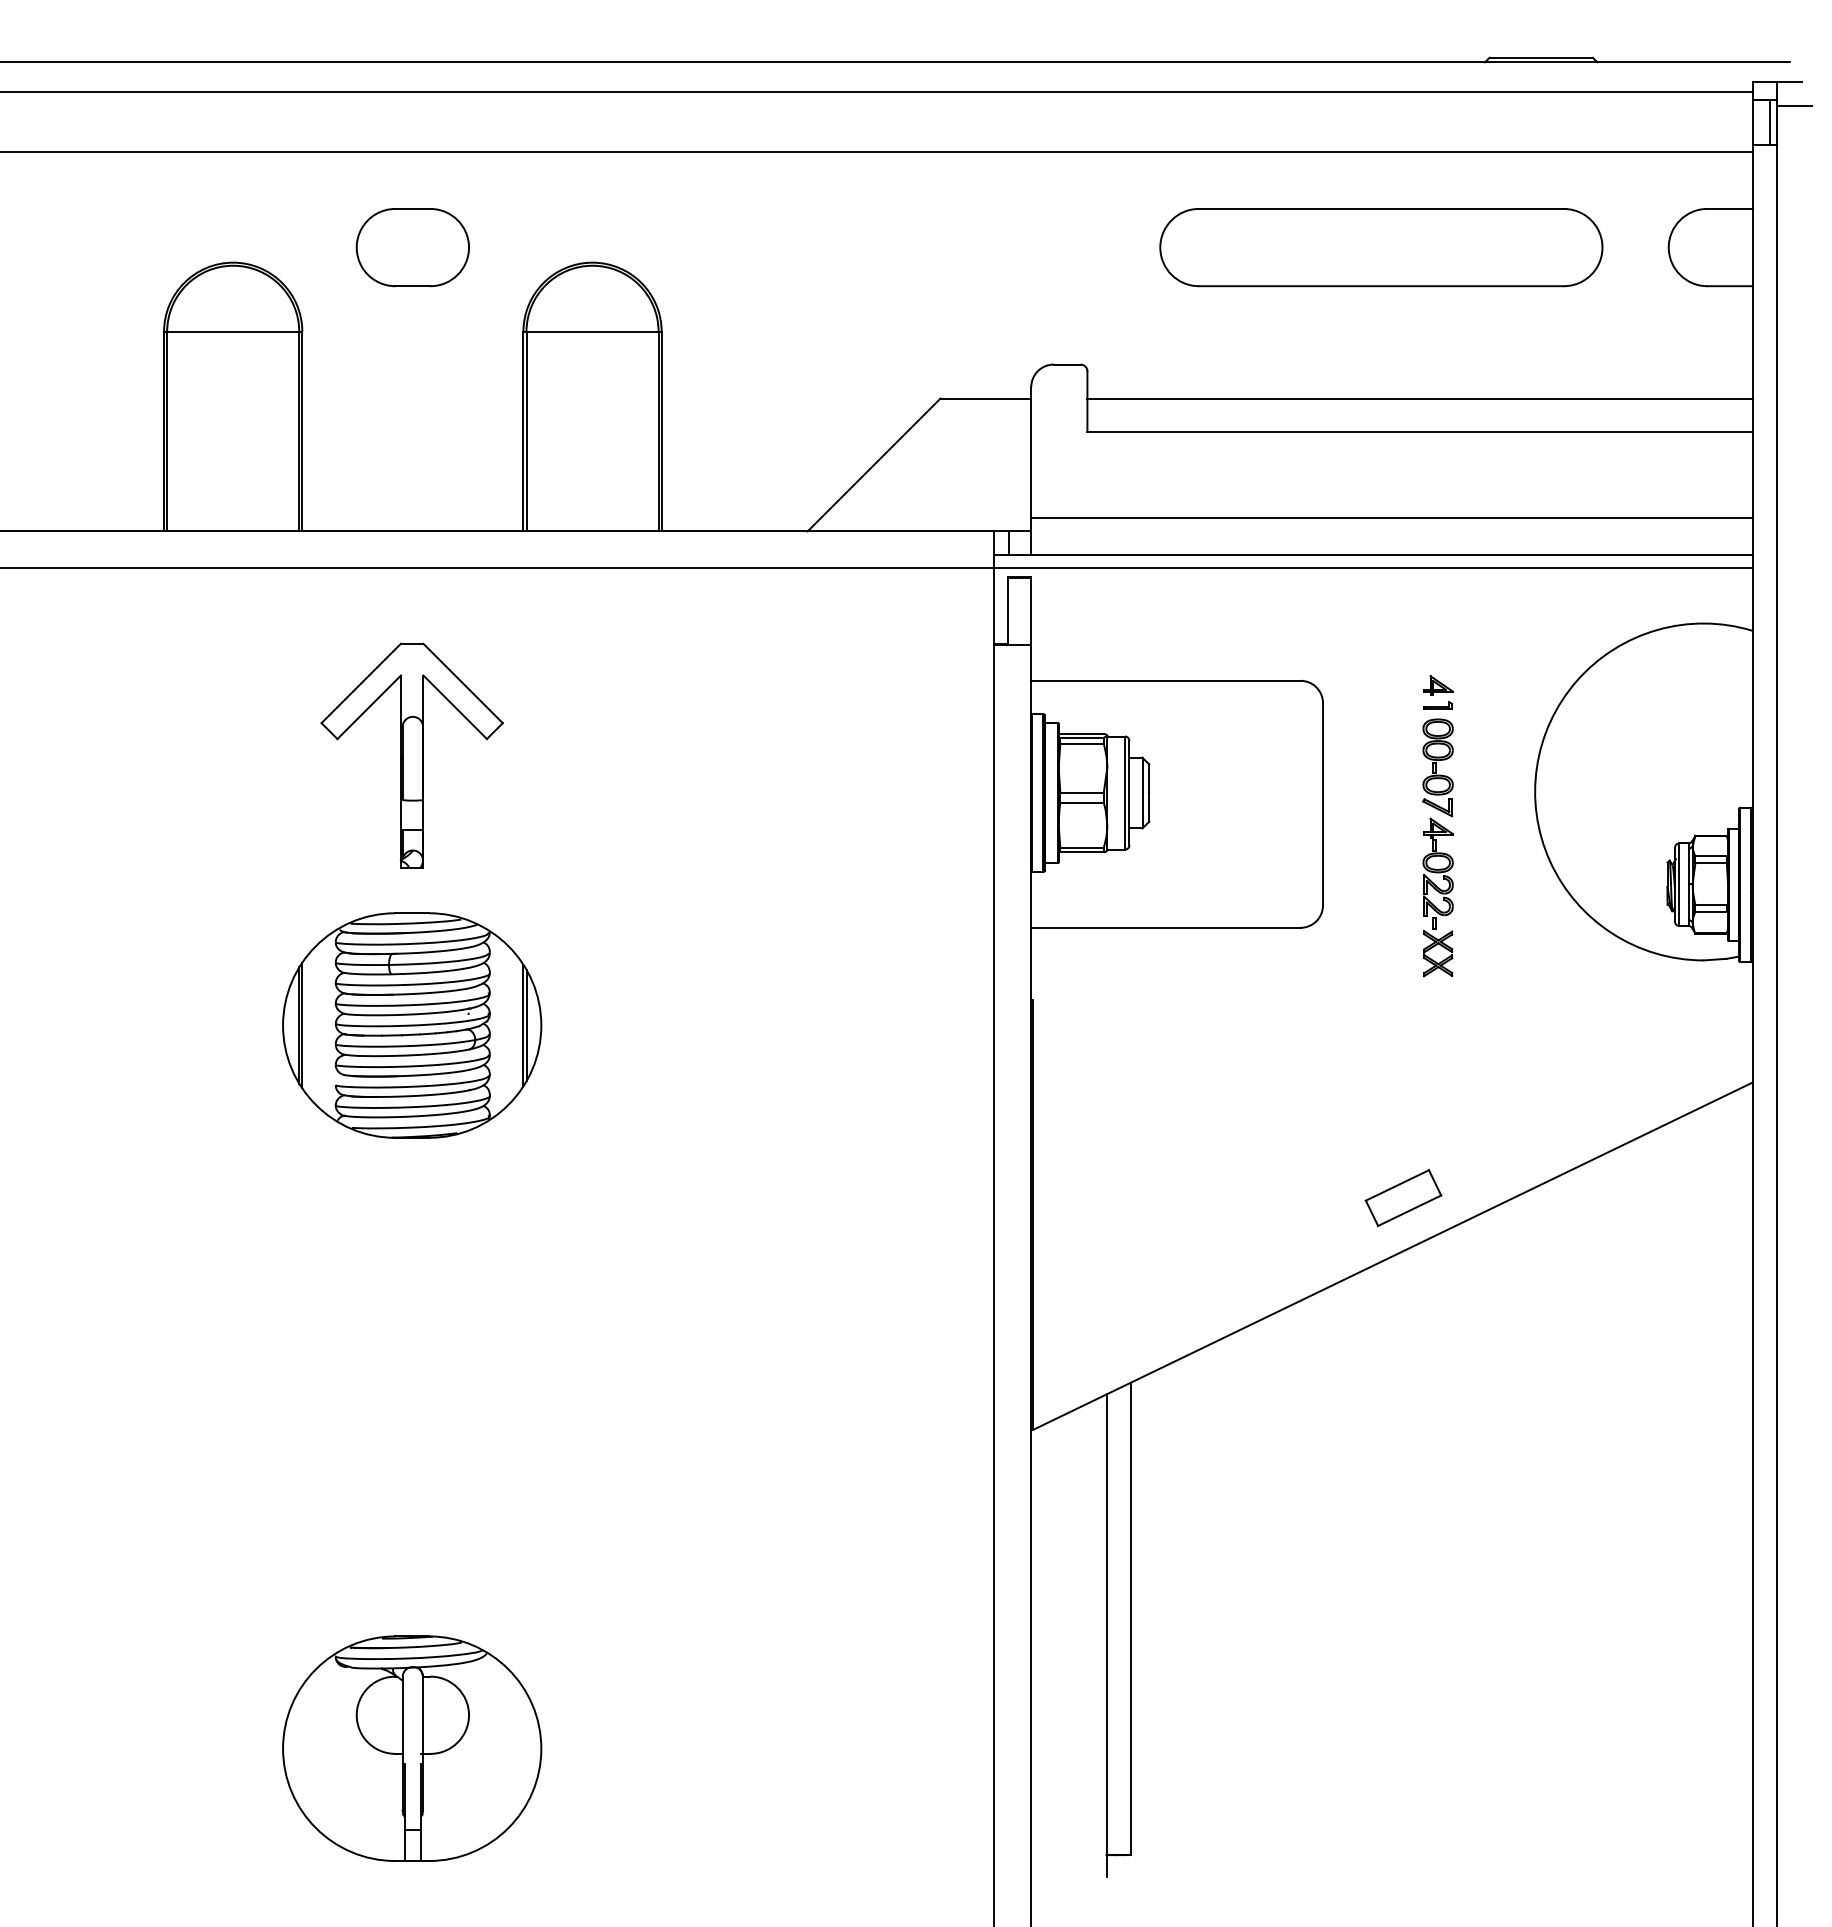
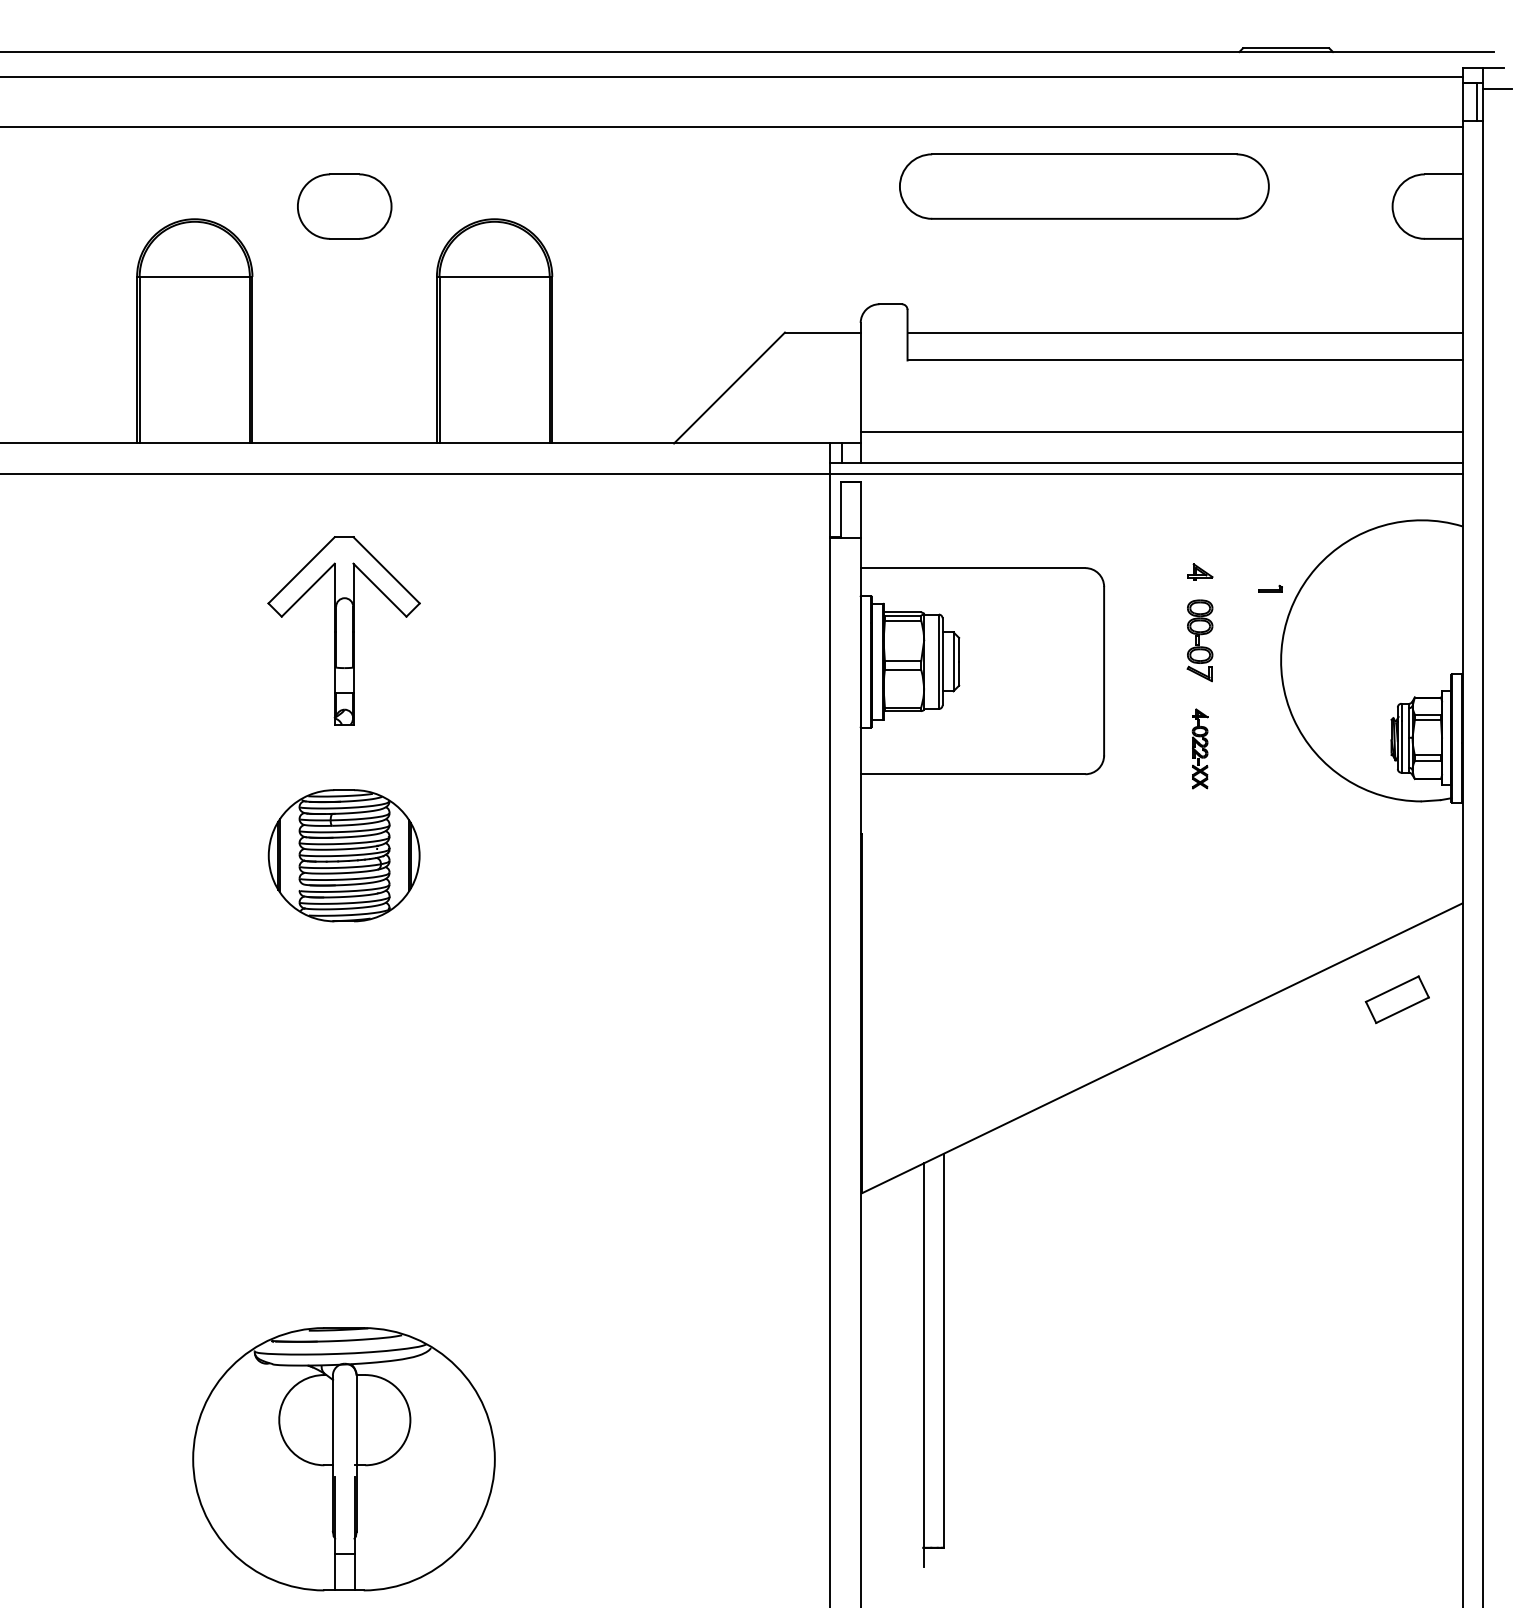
part: (1381, 247) -> (1084, 186), moved
part: (1438, 705) -> (1270, 588), moved
part: (1437, 897) -> (1199, 748), size x0.6
part: (412, 1025) -> (344, 855), size x0.7
part: (1403, 1198) -> (1397, 1000), moved
part: (412, 1748) -> (344, 1459), size x1.4

